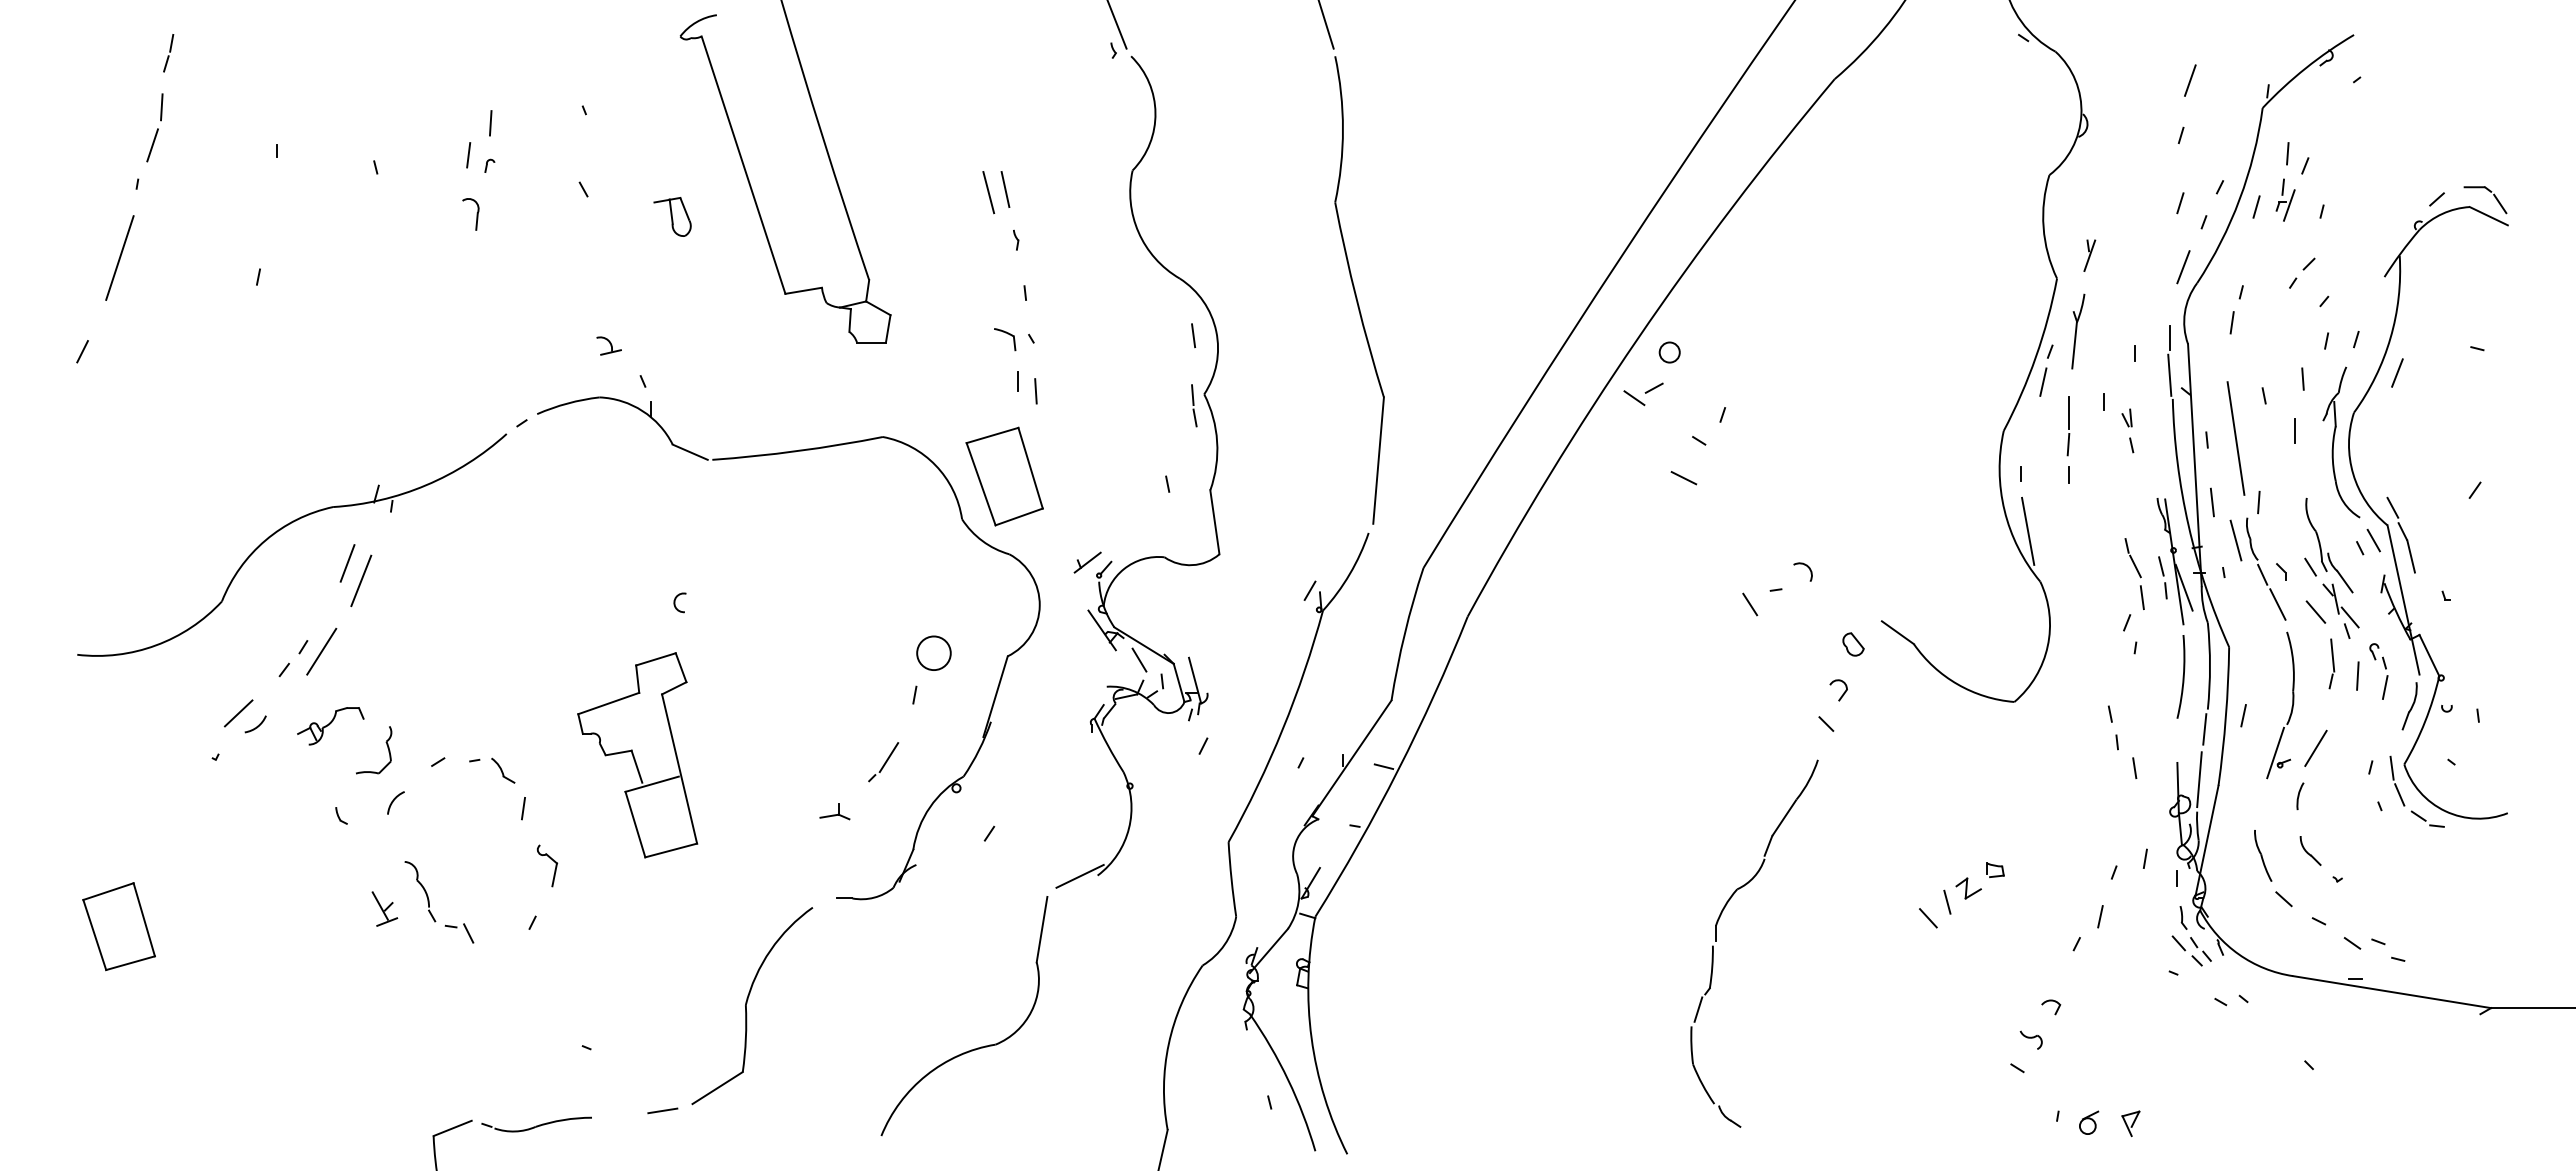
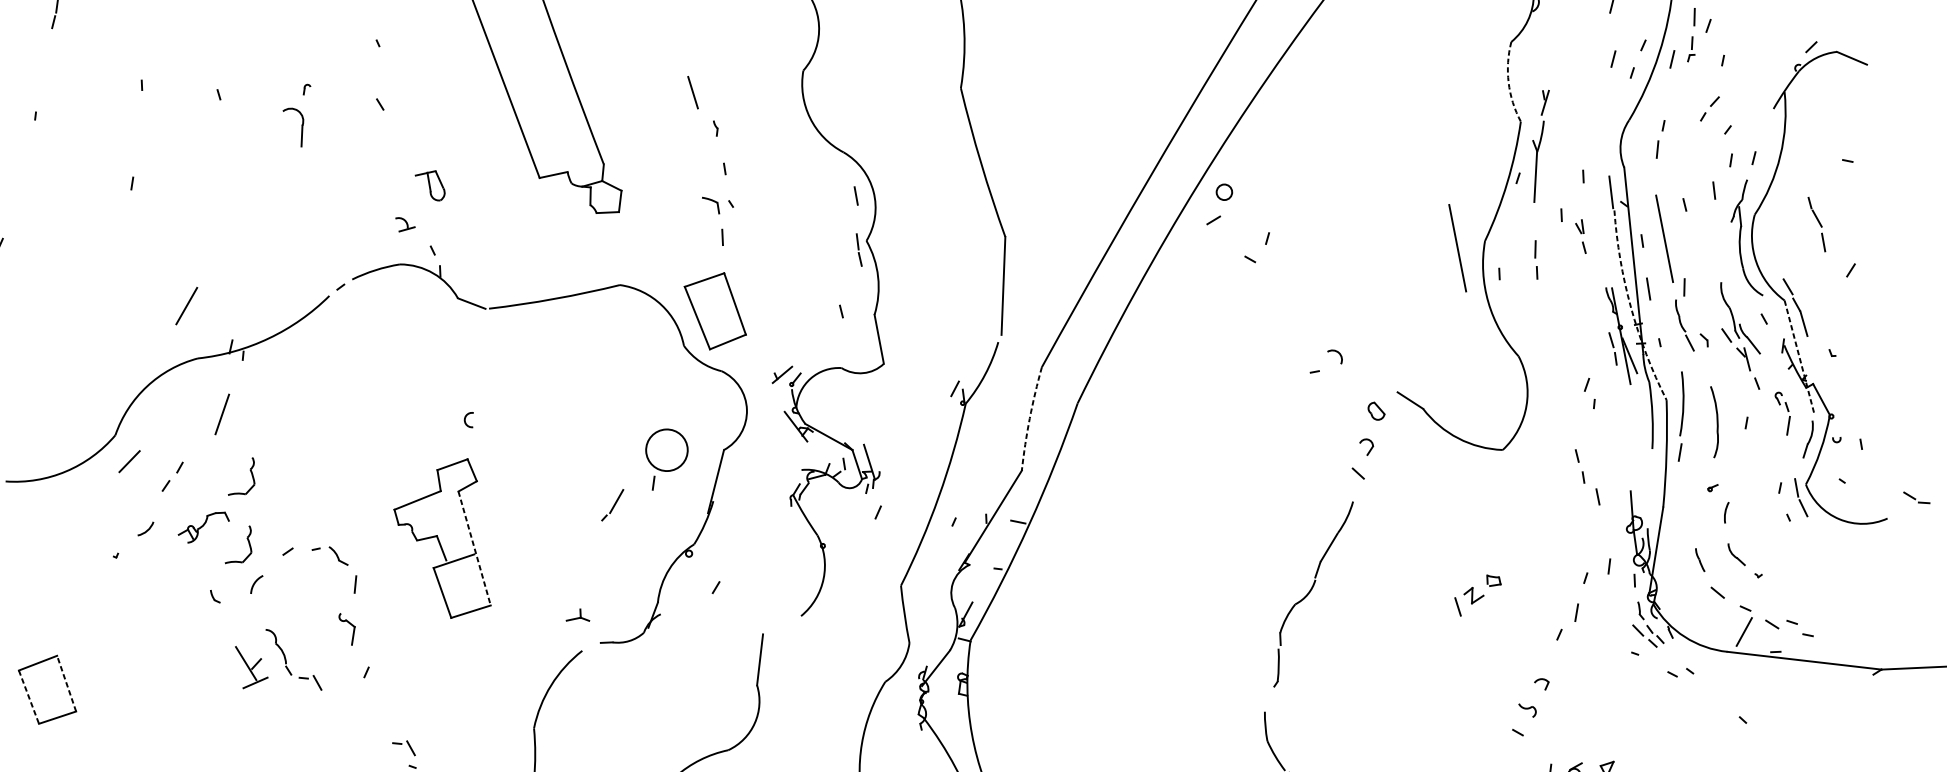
line: (161, 107) -> (51, 55), removed
line: (490, 123) -> (306, 56), removed
line: (152, 145) -> (45, 85), removed
line: (468, 155) -> (290, 82), removed
line: (1005, 189) -> (705, 89), removed
part: (2490, 192) -> (1852, 39), removed
line: (2288, 205) -> (1696, 57), removed
part: (470, 214) -> (293, 127), size x1.6
part: (672, 216) -> (430, 185), moved
arc: (2043, 227) -> (1508, 82), solid -> dashed
line: (119, 257) -> (24, 173), removed
line: (2183, 267) -> (1618, 108), removed
part: (2078, 331) -> (1539, 161), size x1.4
line: (2169, 337) -> (1609, 163), removed
line: (2397, 372) -> (1786, 182), removed
line: (2043, 381) -> (1513, 201), removed
line: (1035, 391) -> (736, 244), removed
line: (1634, 398) -> (1198, 229), removed
line: (2069, 413) -> (1535, 225), removed
line: (2294, 430) -> (1709, 230), removed
line: (1967, 438) -> (1457, 248), added
line: (1683, 478) -> (1239, 289), removed
arc: (2188, 525) -> (1630, 307), solid -> dashed
line: (2028, 530) -> (1507, 317), removed
line: (2235, 540) -> (1667, 317), removed
line: (2373, 540) -> (1774, 312), removed
line: (347, 563) -> (211, 401), removed
part: (2134, 573) -> (1816, 224), moved
line: (2403, 600) -> (1799, 357), solid -> dashed
line: (1750, 604) -> (1295, 383), removed
line: (2277, 604) -> (1702, 365), removed
line: (2315, 611) -> (1732, 369), removed
line: (2349, 617) -> (1758, 373), removed
arc: (1404, 633) -> (1029, 418), solid -> dashed
line: (321, 651) -> (186, 305), moved
circle: (933, 653) -> (666, 450), size x1.6
line: (2332, 655) -> (1746, 402), removed
part: (394, 657) -> (250, 472), added
line: (1139, 659) -> (825, 447), removed
line: (2357, 675) -> (1766, 417), removed
arc: (2182, 676) -> (1682, 403), moved
line: (238, 713) -> (129, 461), moved
line: (2204, 729) -> (1650, 464), removed
line: (2315, 747) -> (1743, 631), moved
line: (2275, 752) -> (1706, 479), removed
part: (883, 762) -> (612, 505), moved
line: (679, 769) -> (474, 548), solid -> dashed
line: (2199, 779) -> (1648, 503), removed
part: (834, 811) -> (577, 615), moved
part: (2427, 818) -> (1916, 497), moved
part: (2263, 855) -> (1700, 559), size x0.6
part: (550, 859) -> (349, 624), moved
line: (1079, 875) -> (787, 616), removed
part: (384, 908) -> (251, 666), size x1.6
line: (1928, 918) -> (1444, 620), removed
line: (144, 919) -> (66, 683), solid -> dashed
line: (94, 935) -> (28, 697), solid -> dashed
line: (1698, 1009) -> (1269, 698), removed
part: (576, 1023) -> (403, 748), added

